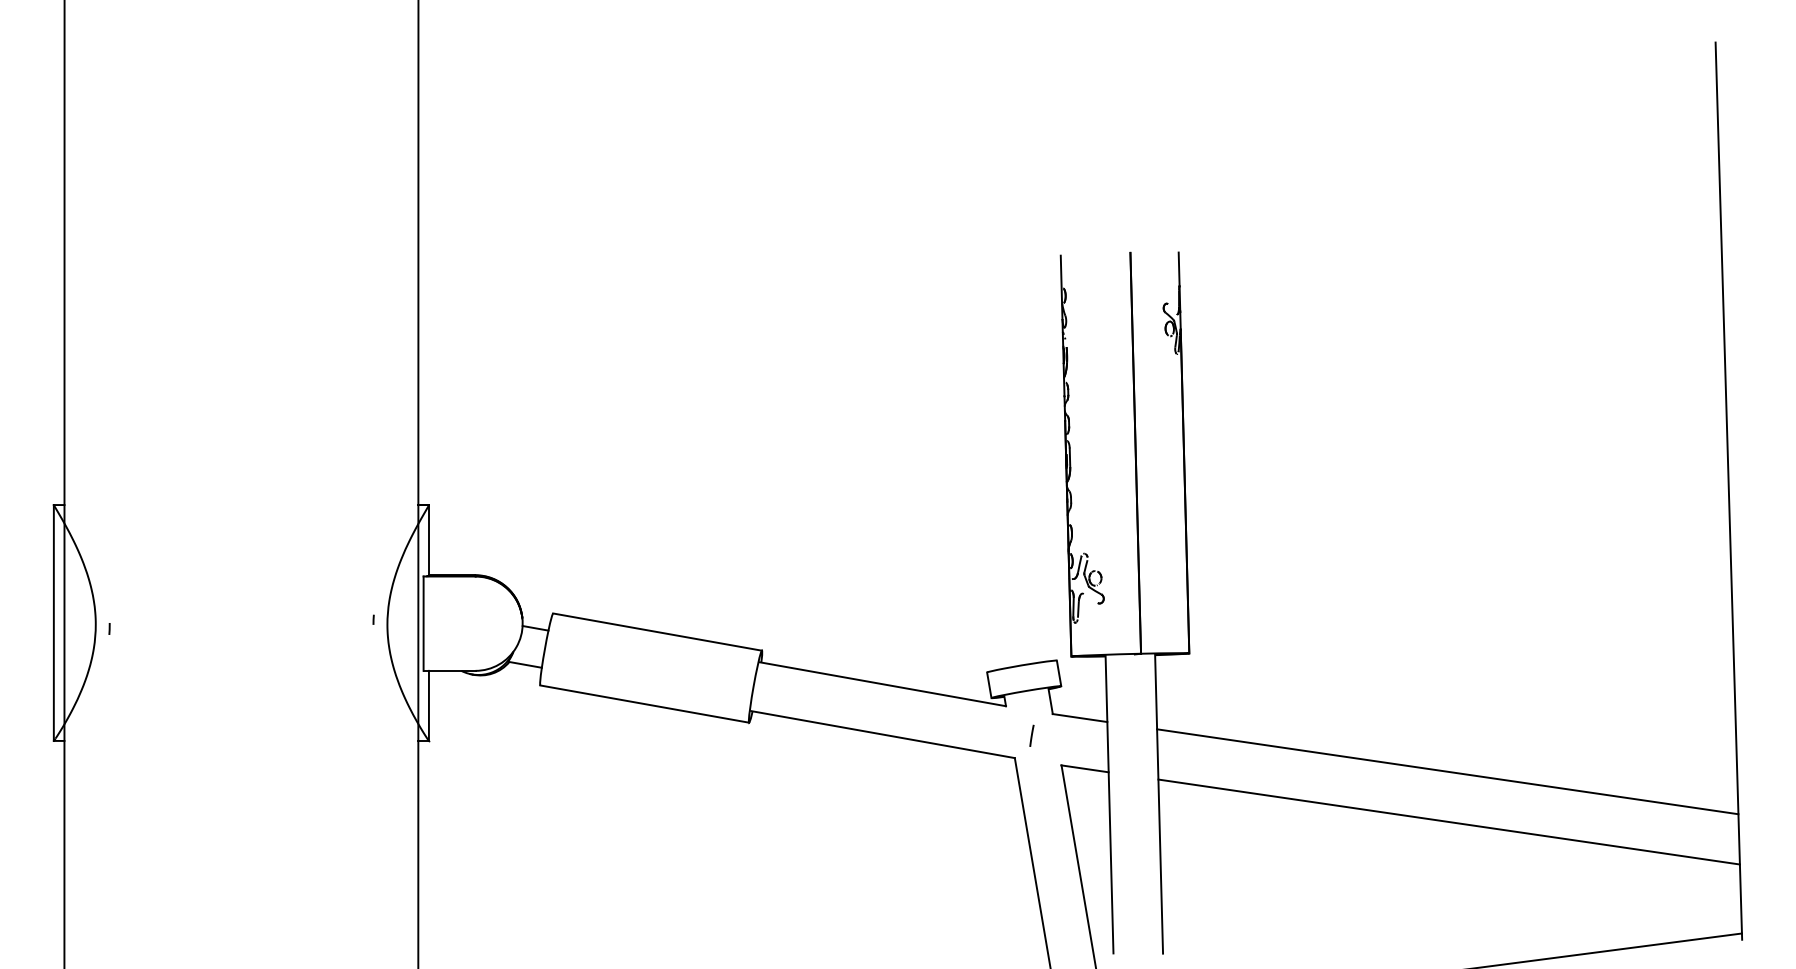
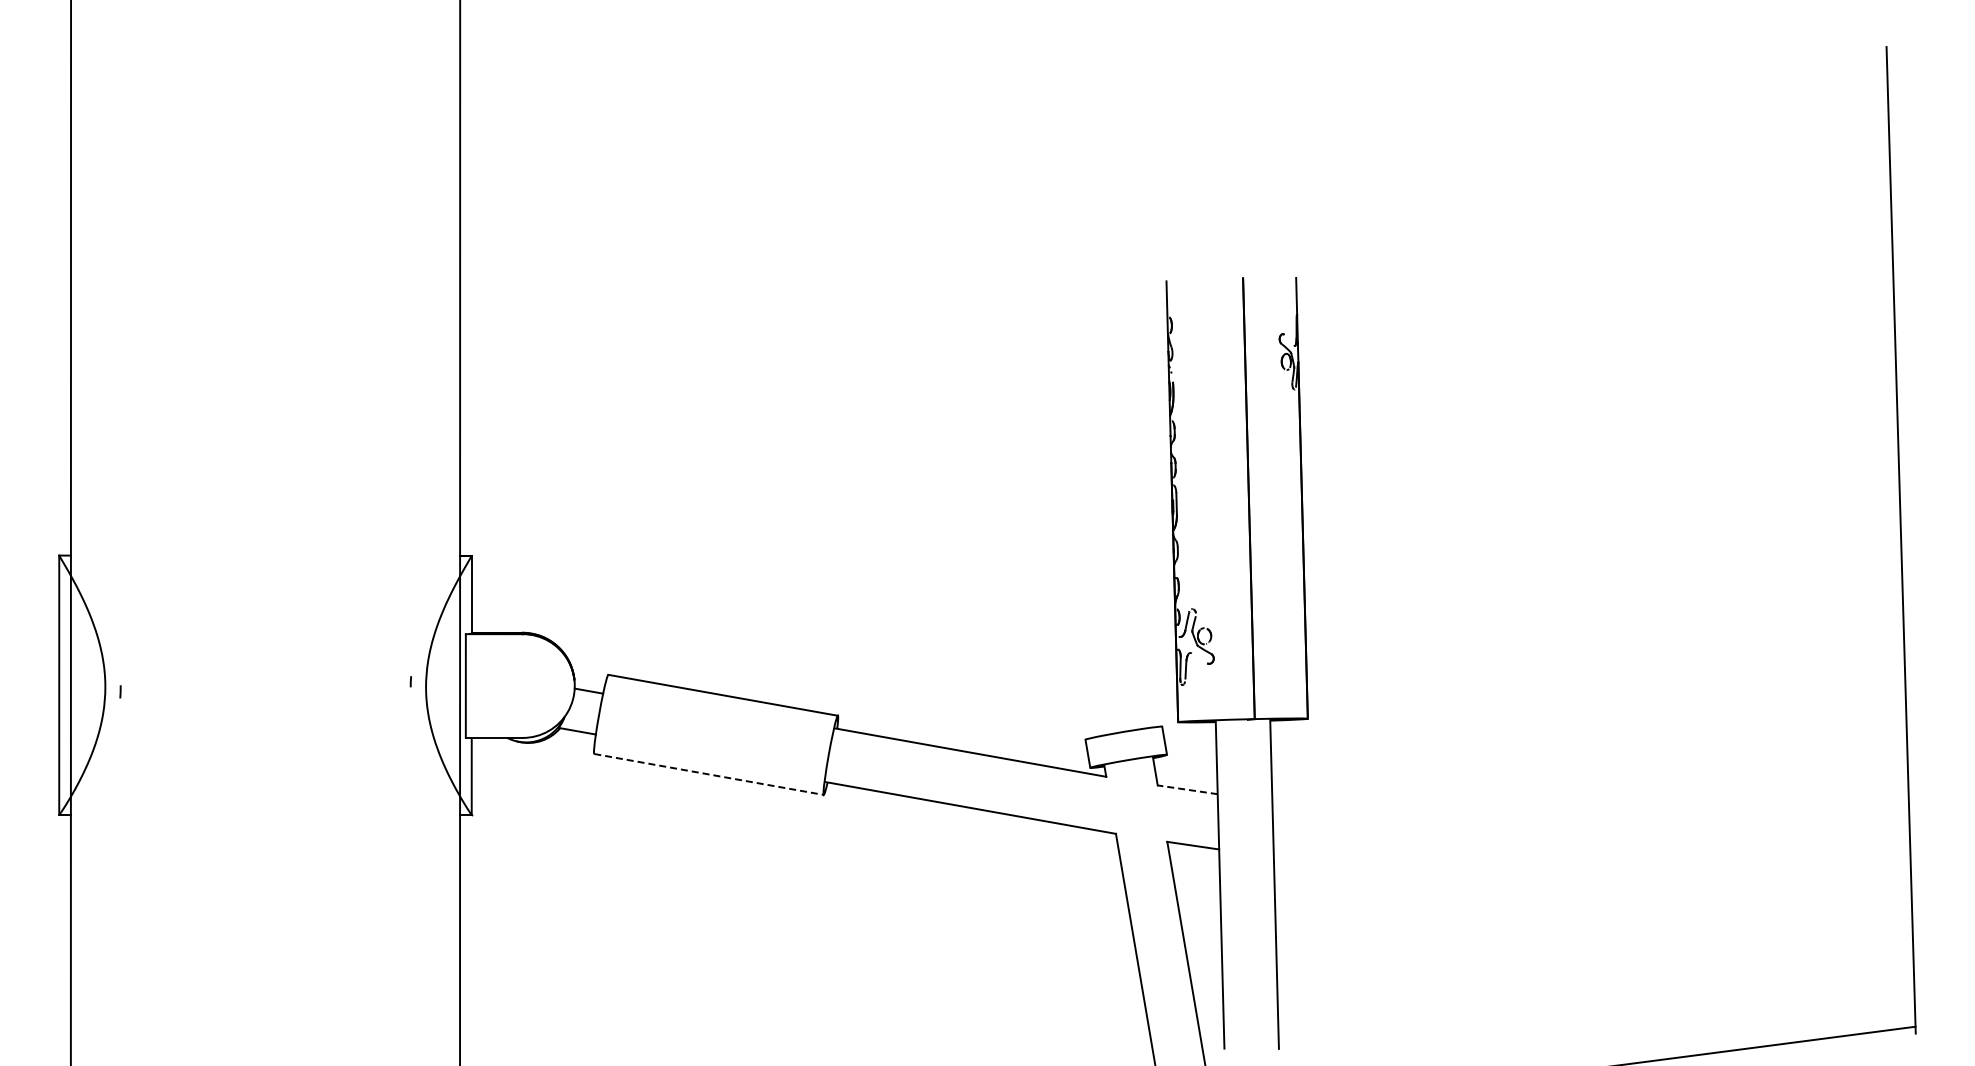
line: (645, 704) -> (709, 774), solid -> dashed
line: (1079, 717) -> (1187, 789), solid -> dashed
line: (1031, 735) -> (1134, 809), removed
line: (1447, 771) -> (1591, 848), removed
line: (1449, 821) -> (1593, 903), removed

